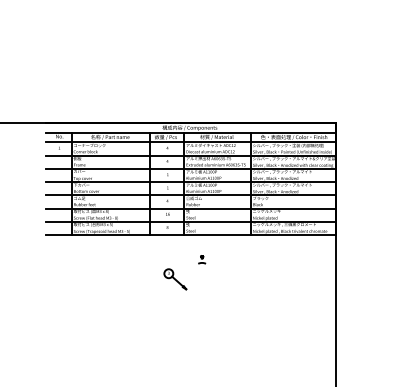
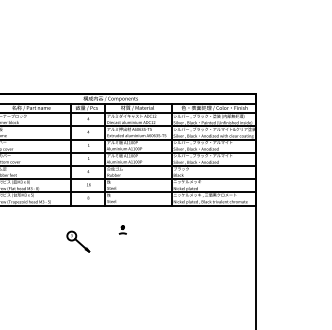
part: (175, 279) -> (78, 241), moved

